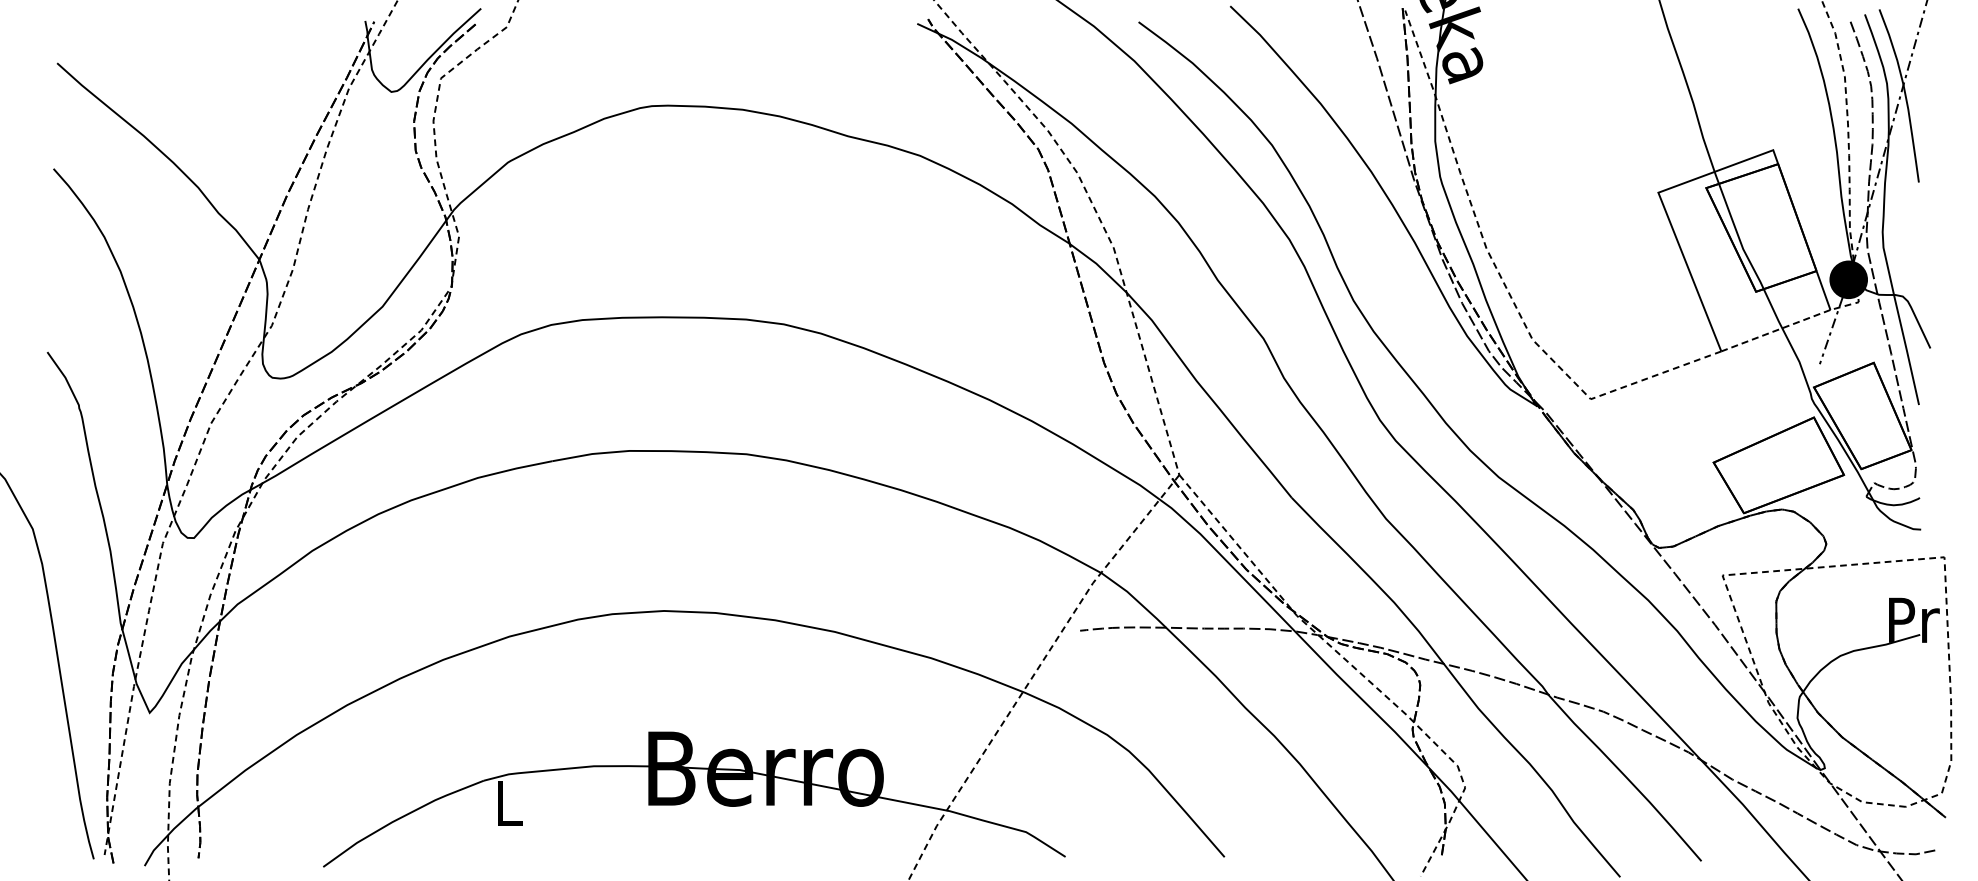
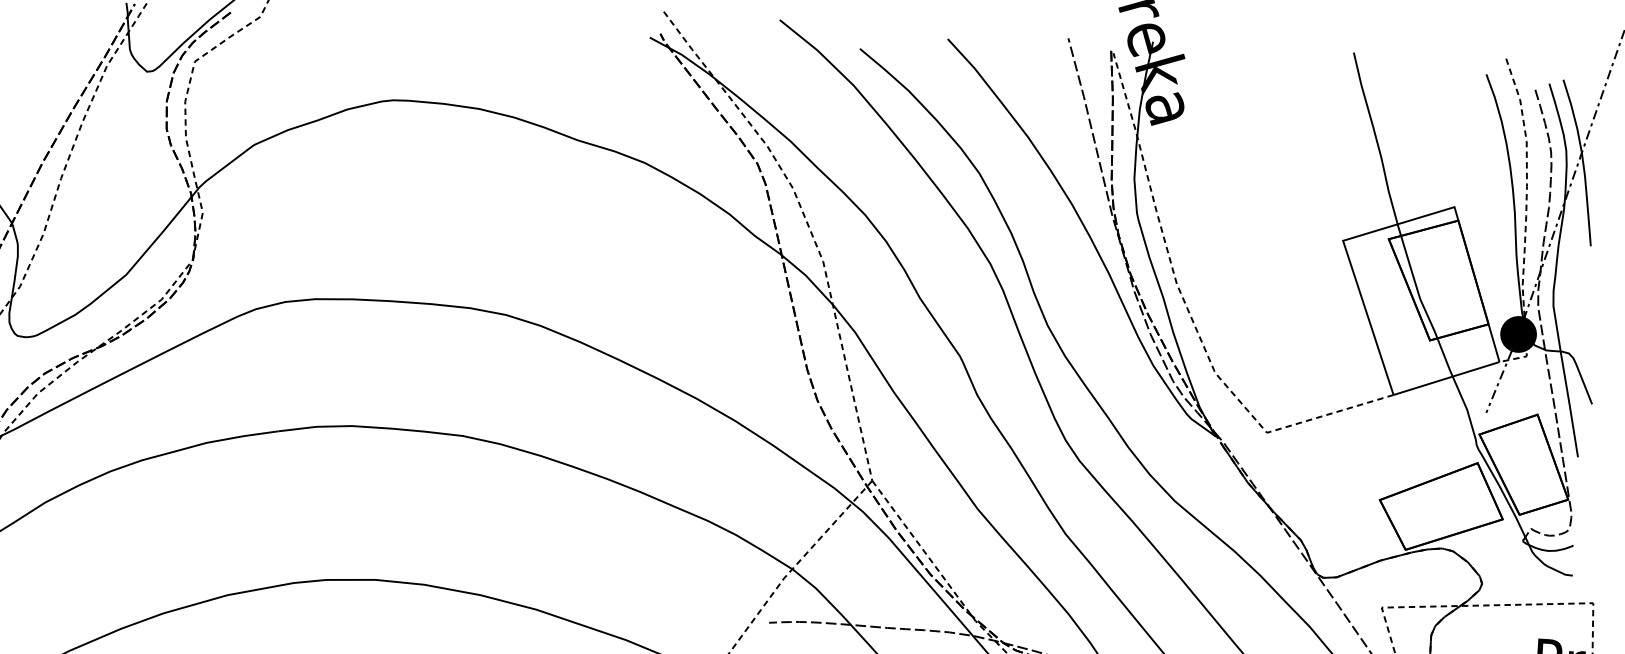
line: (1775, 330) -> (1446, 378), dashed -> solid

